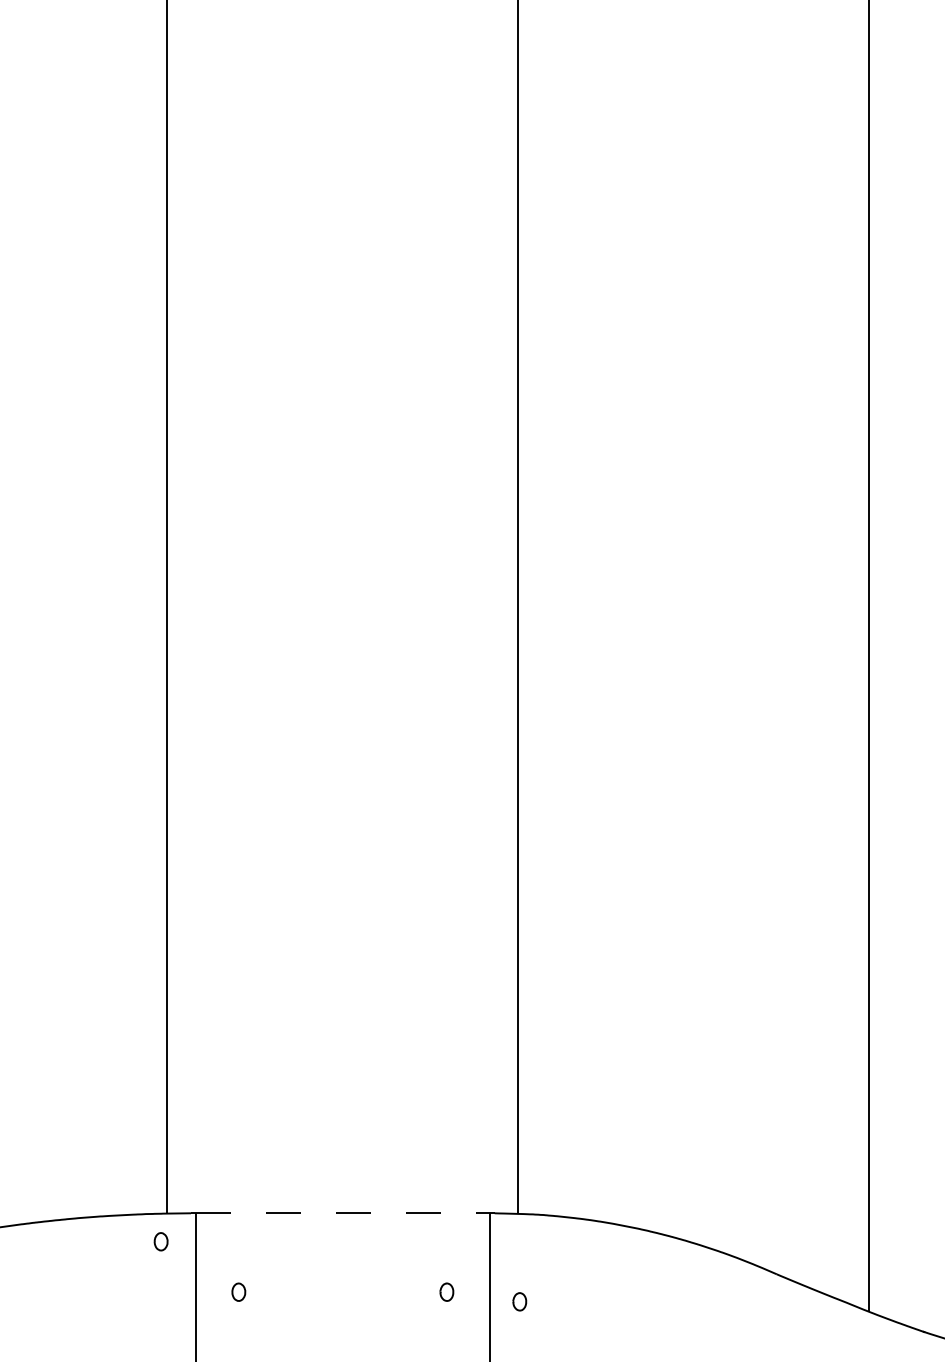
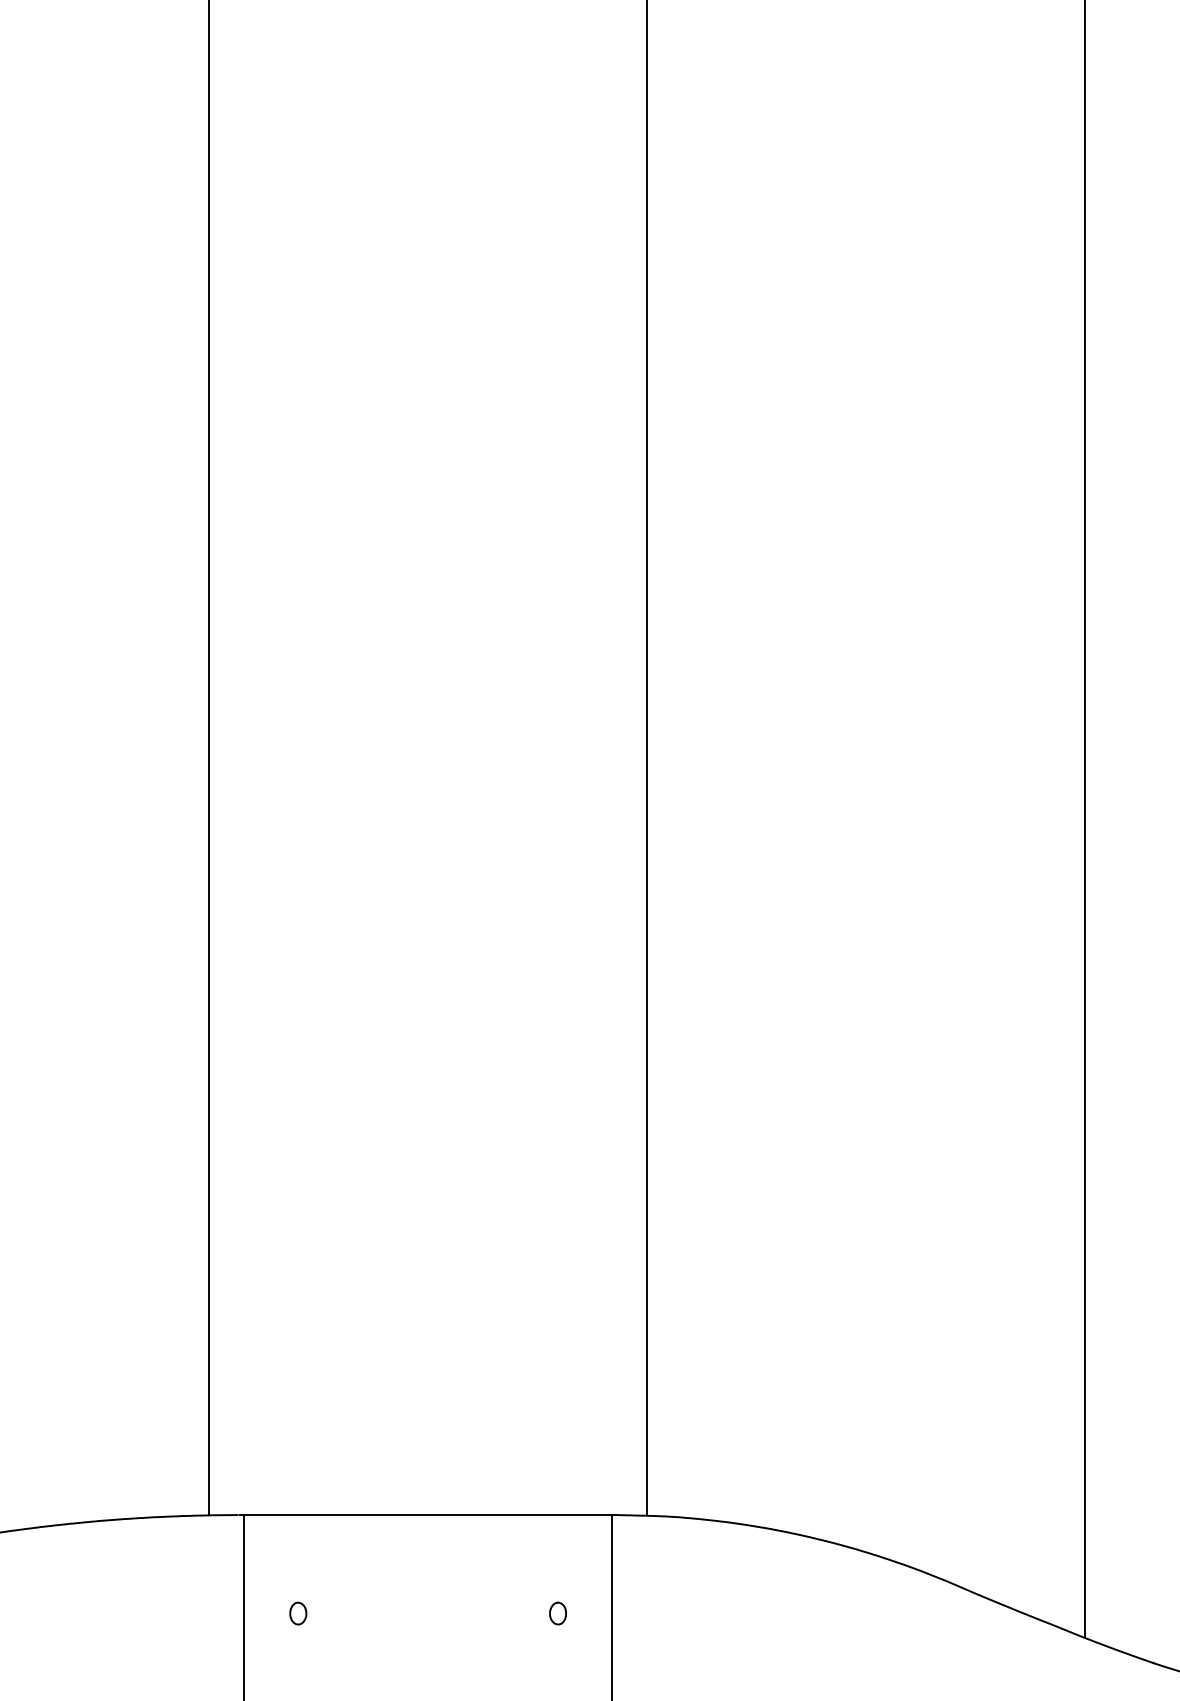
line: (343, 1213) -> (428, 1515), dashed -> solid
part: (161, 1241) -> (201, 1550), removed
part: (519, 1301) -> (648, 1625), removed

